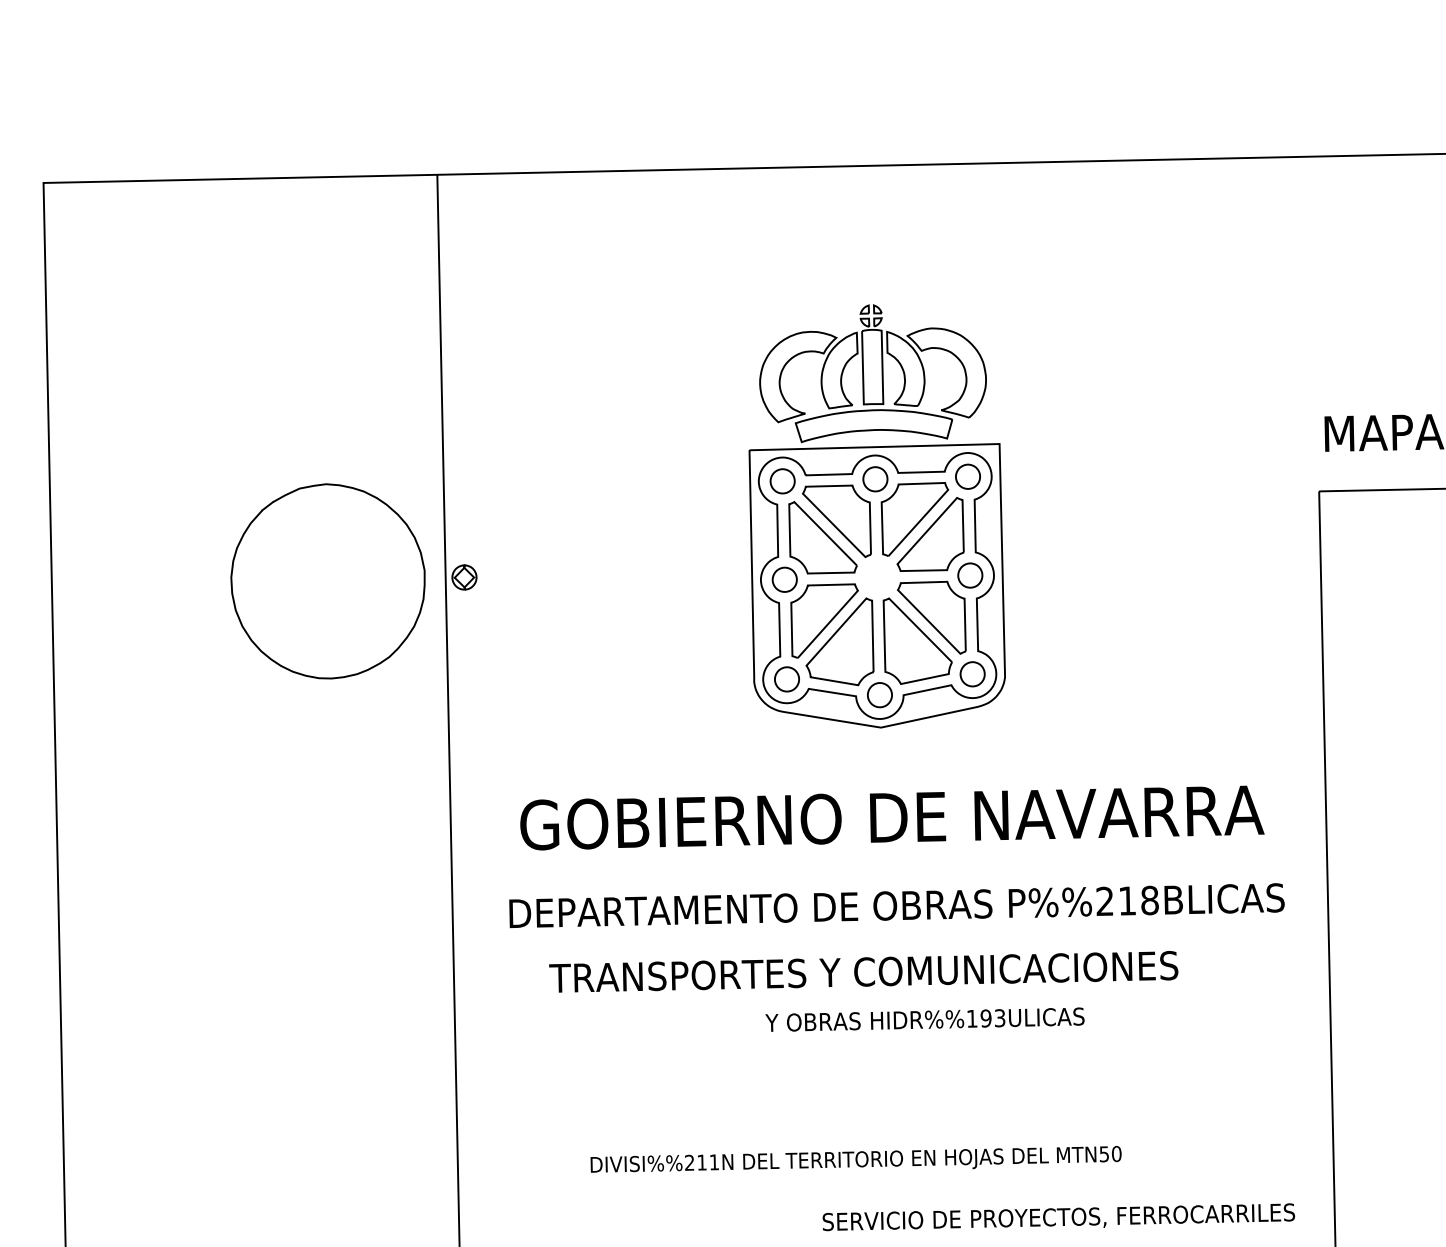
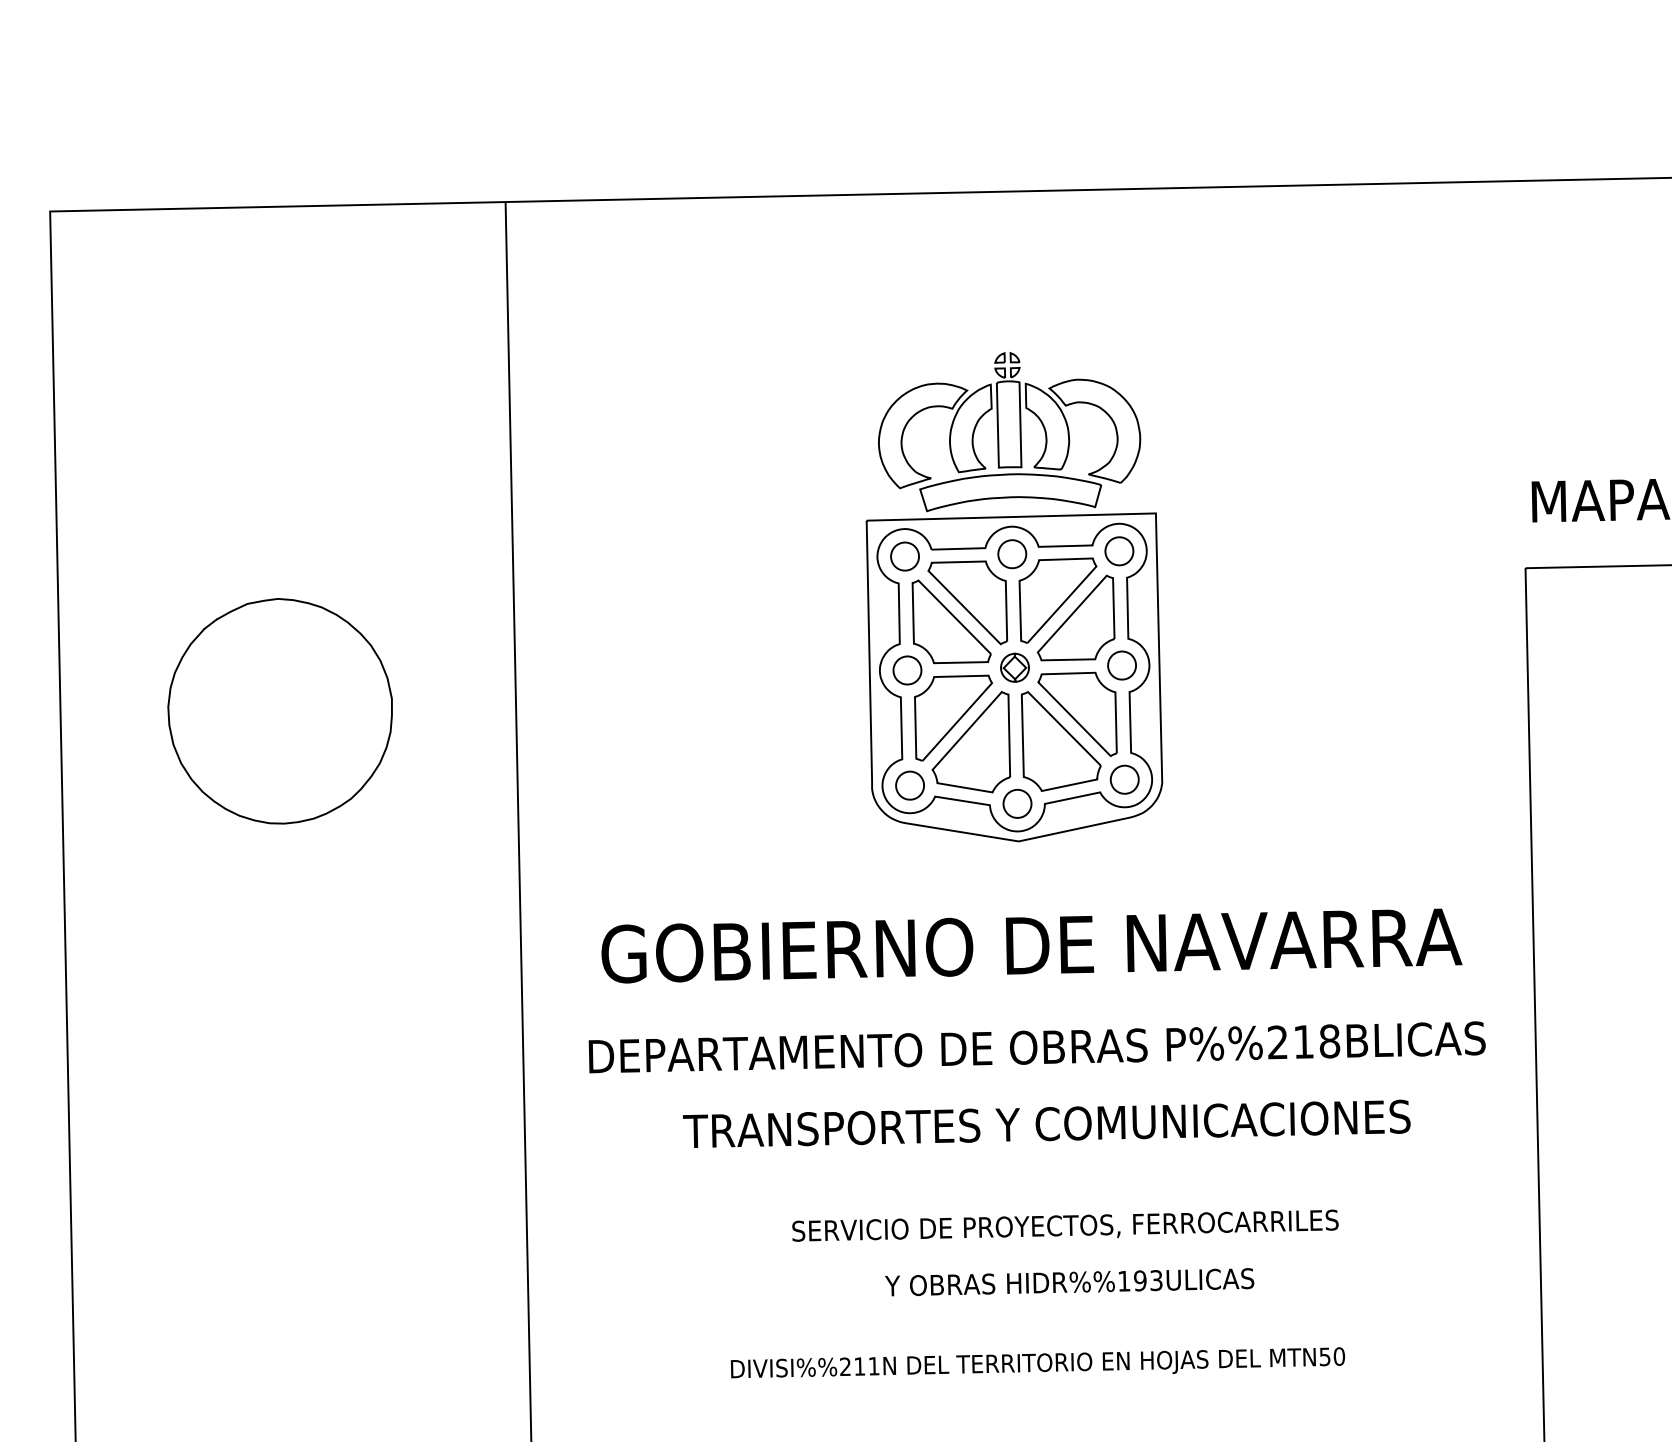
part: (464, 577) -> (1014, 667), moved
part: (327, 581) -> (279, 711), moved
text: (863, 971) -> (1046, 1123), moved
text: (924, 1019) -> (1069, 1282), moved
text: (855, 1159) -> (1037, 1362), moved
text: (1058, 1217) -> (1065, 1225), moved

